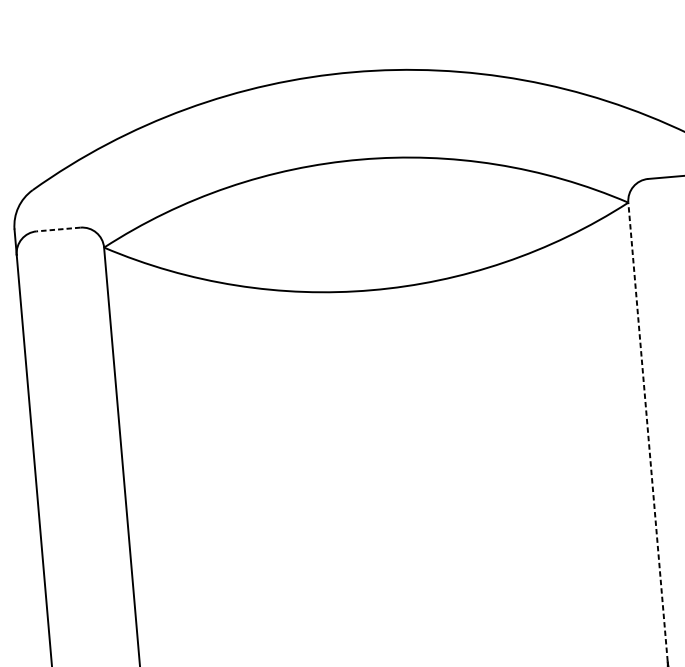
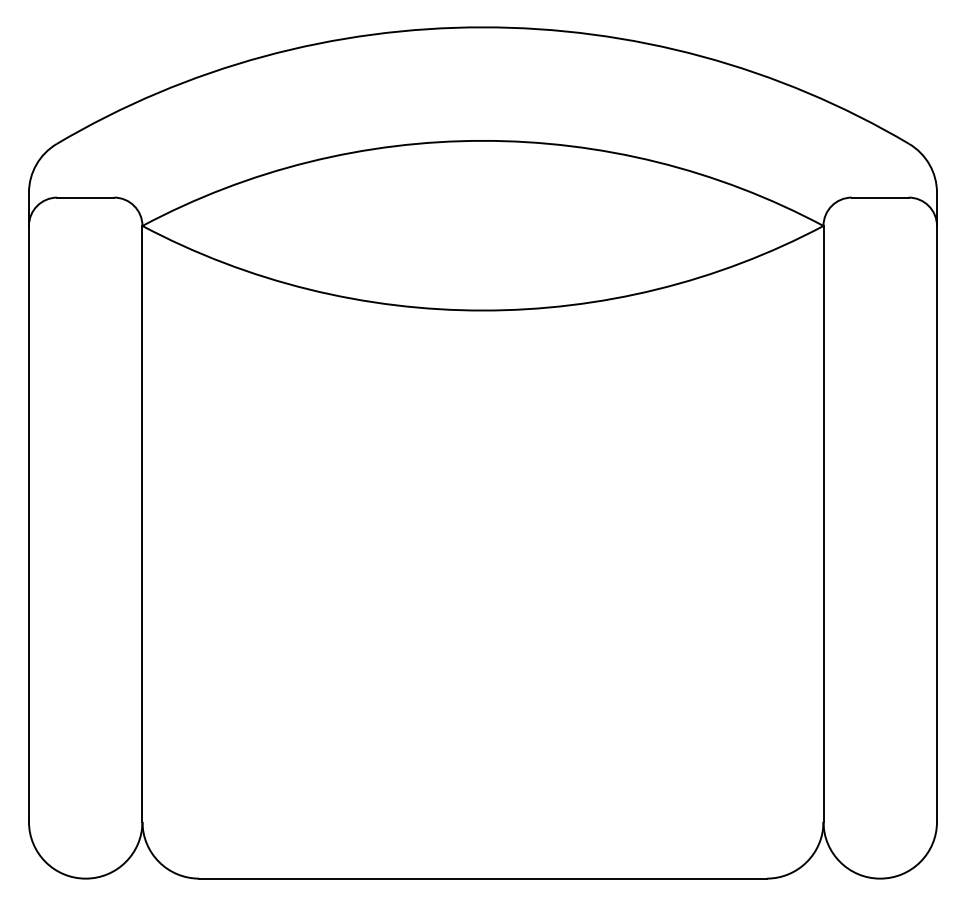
line: (58, 229) -> (85, 197), dashed -> solid
line: (647, 431) -> (823, 523), dashed -> solid

